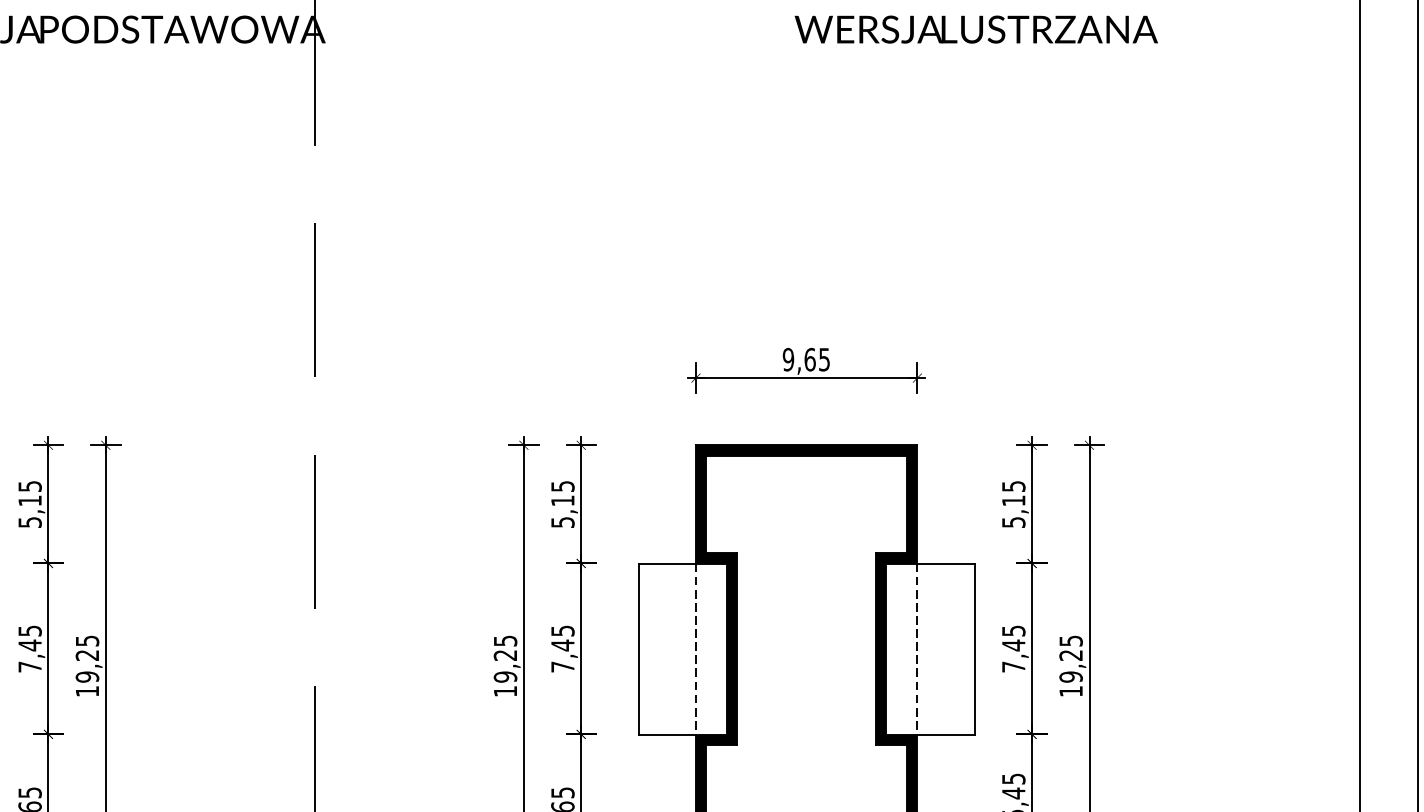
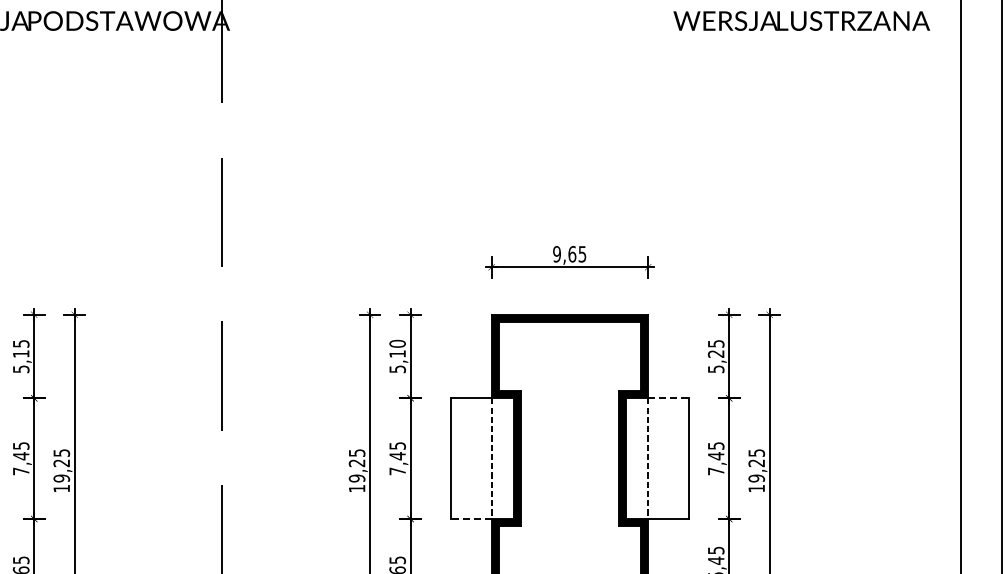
text: (975, 28) -> (801, 20), moved
text: (562, 485) -> (397, 343), 5,15 -> 5,10
text: (1012, 500) -> (715, 353), 5,15 -> 5,25
line: (946, 563) -> (668, 398), solid -> dashed
line: (665, 735) -> (470, 519), solid -> dashed

